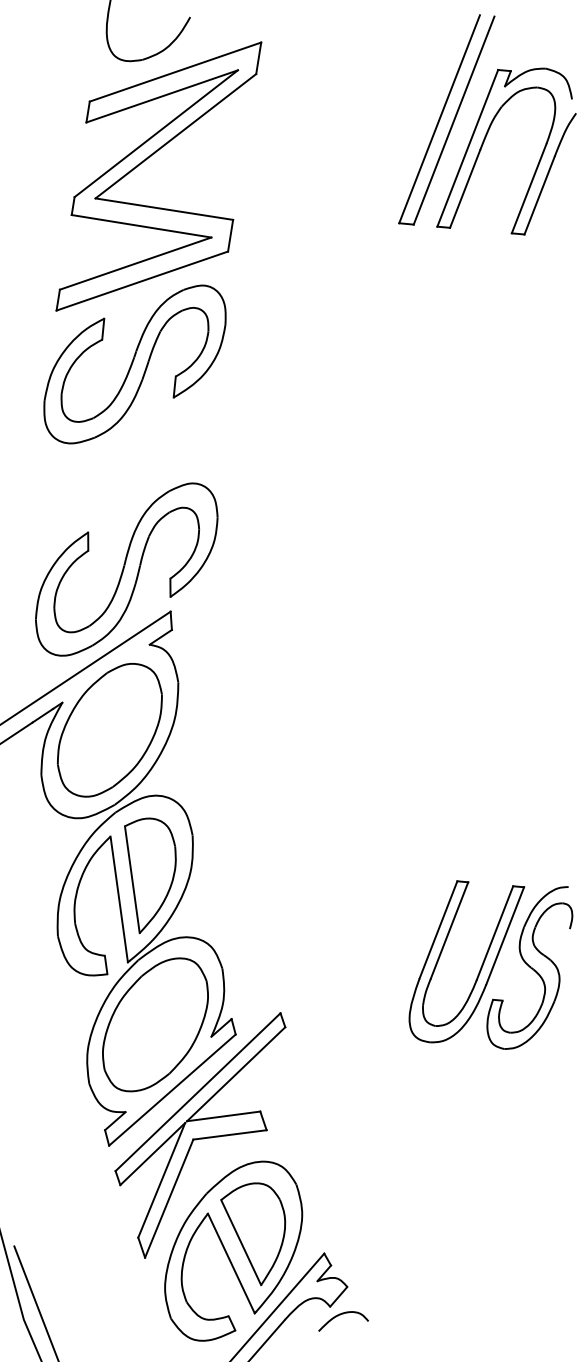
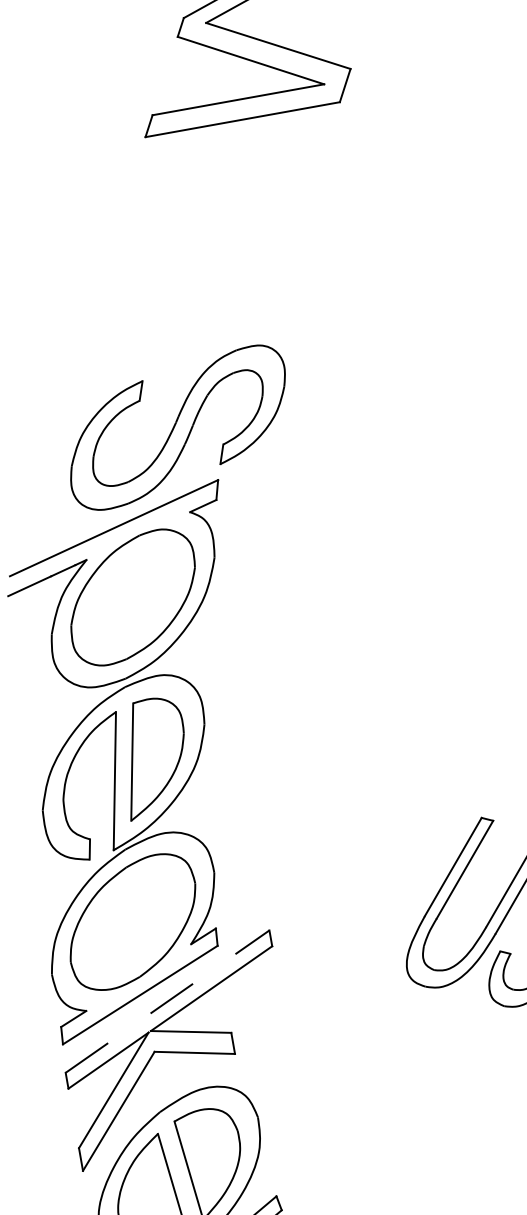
part: (134, 364) -> (220, 208), removed
line: (198, 1091) -> (168, 1000), solid -> dashed

